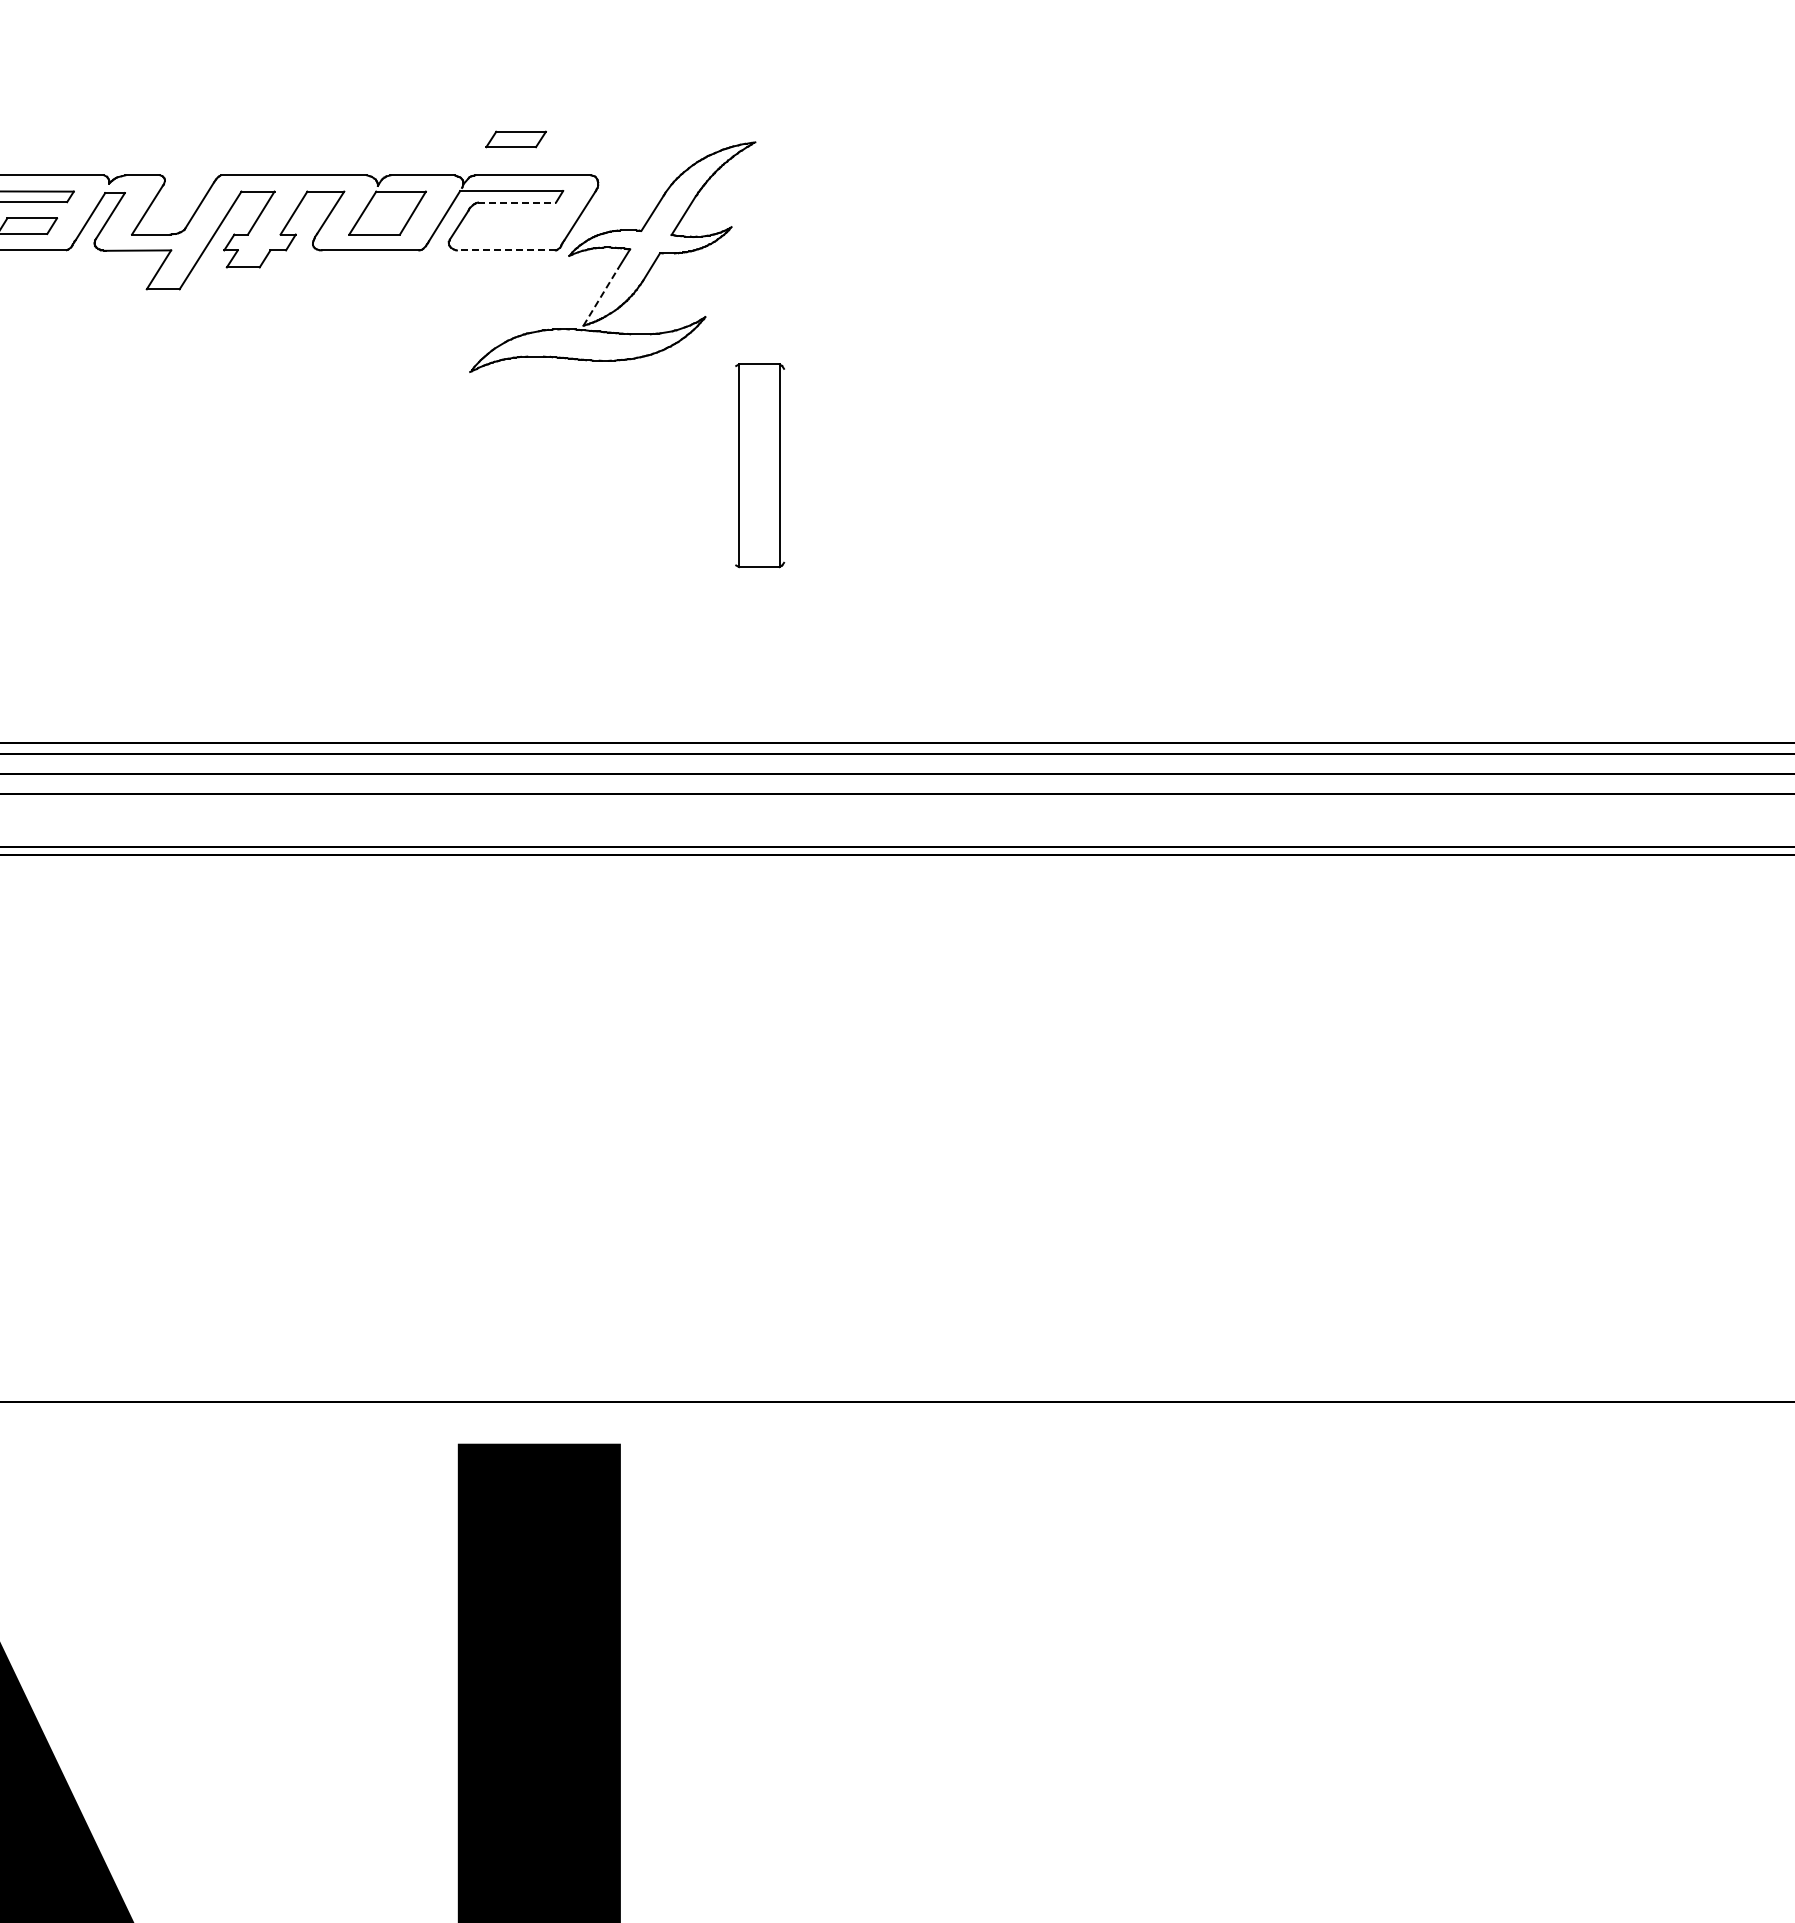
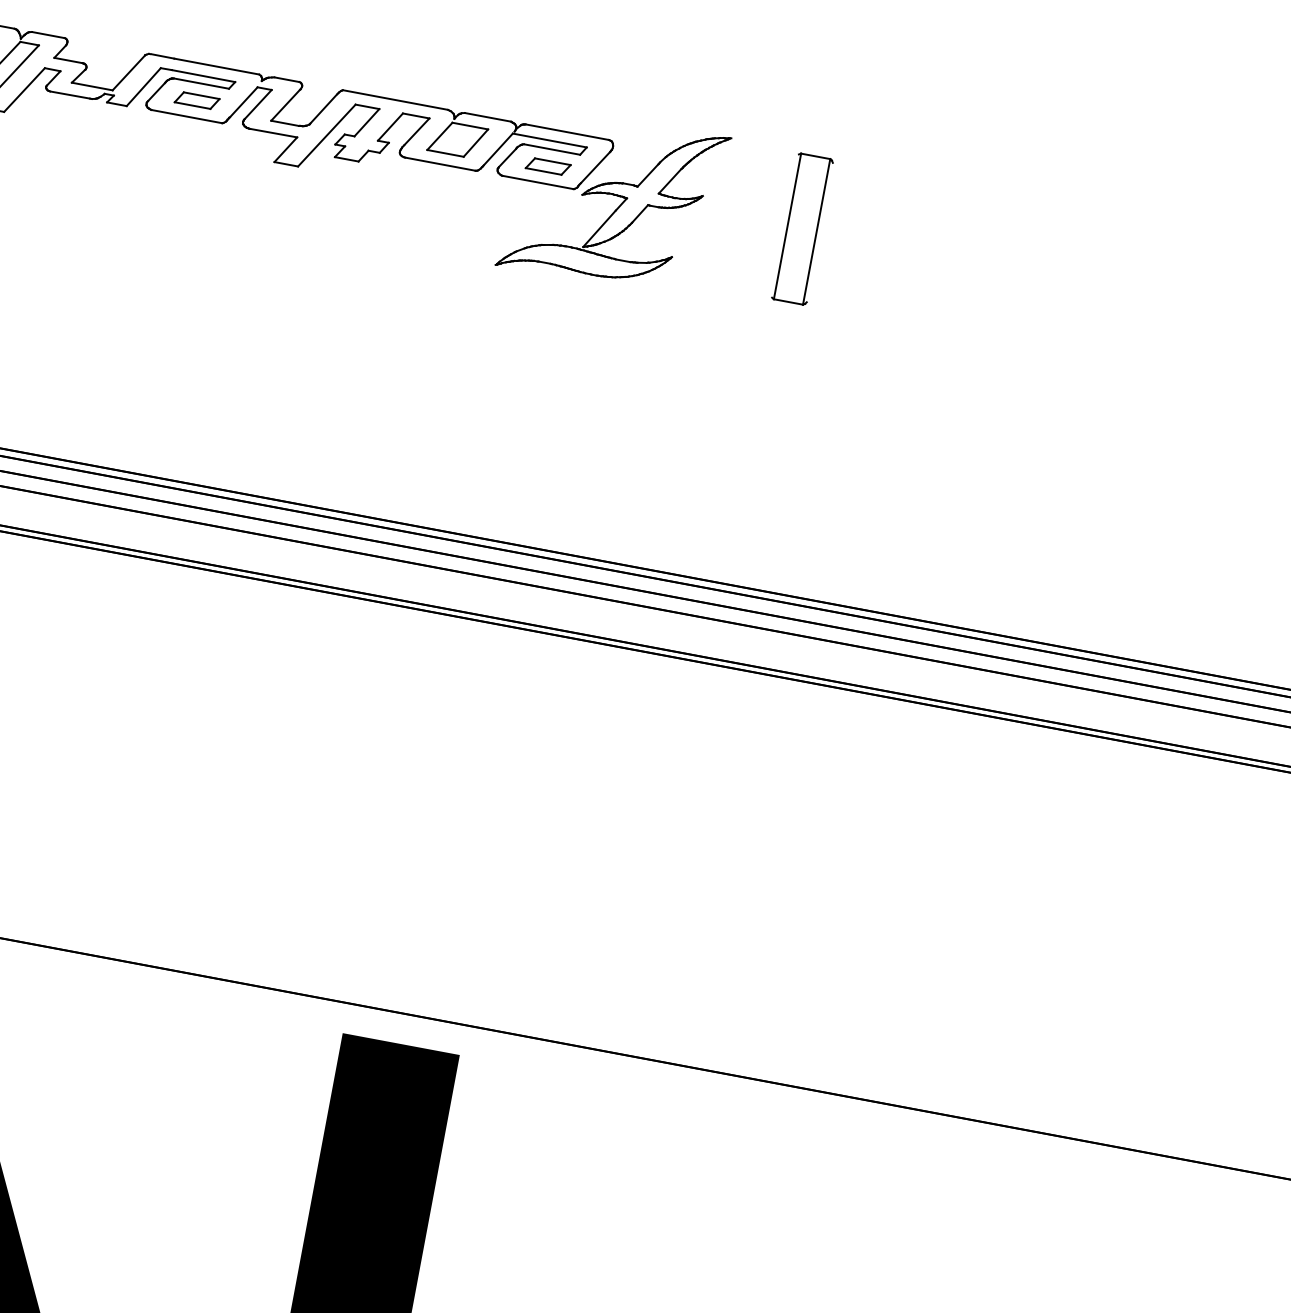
part: (515, 139) -> (547, 166), moved
line: (517, 202) -> (552, 149), dashed -> solid
line: (505, 250) -> (537, 182), dashed -> solid
line: (601, 296) -> (600, 228), dashed -> solid
part: (760, 465) -> (802, 229), moved

